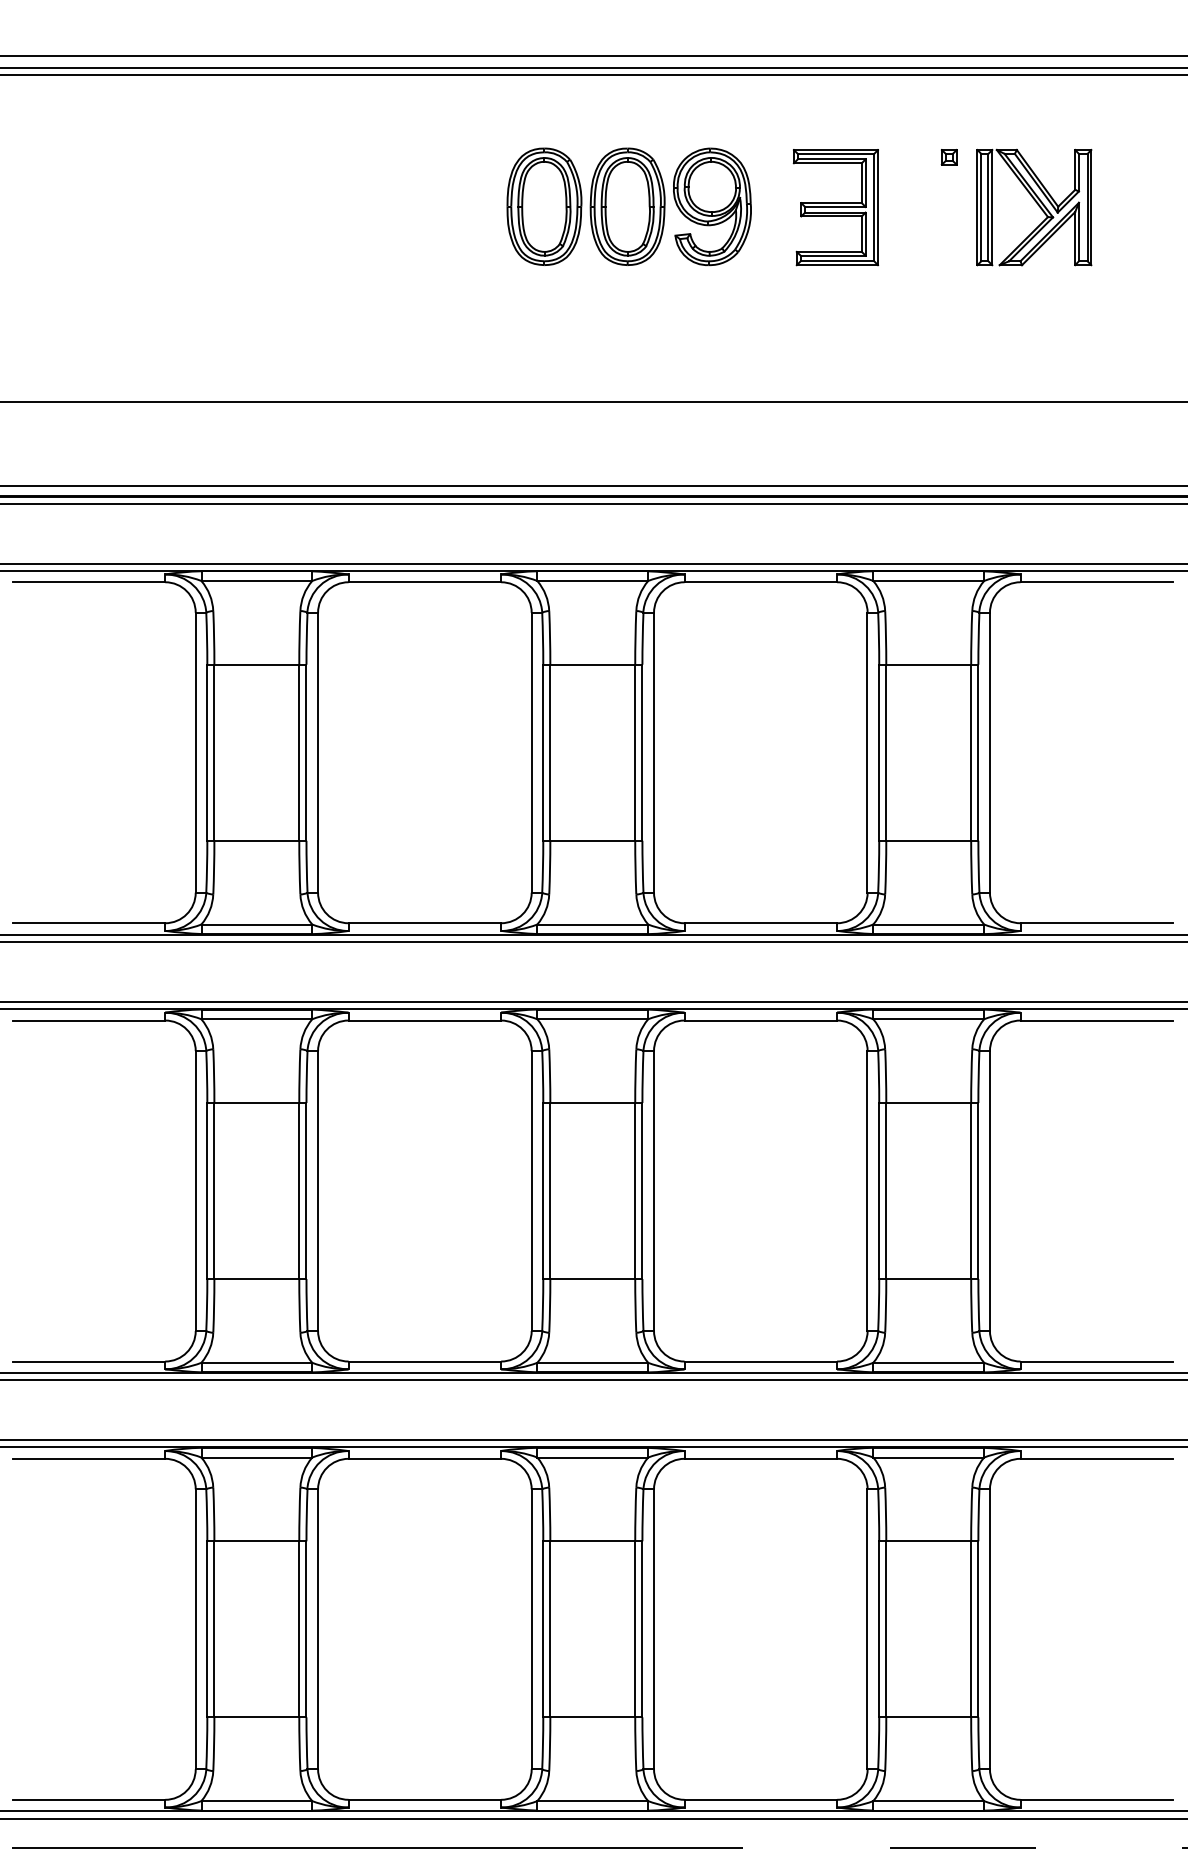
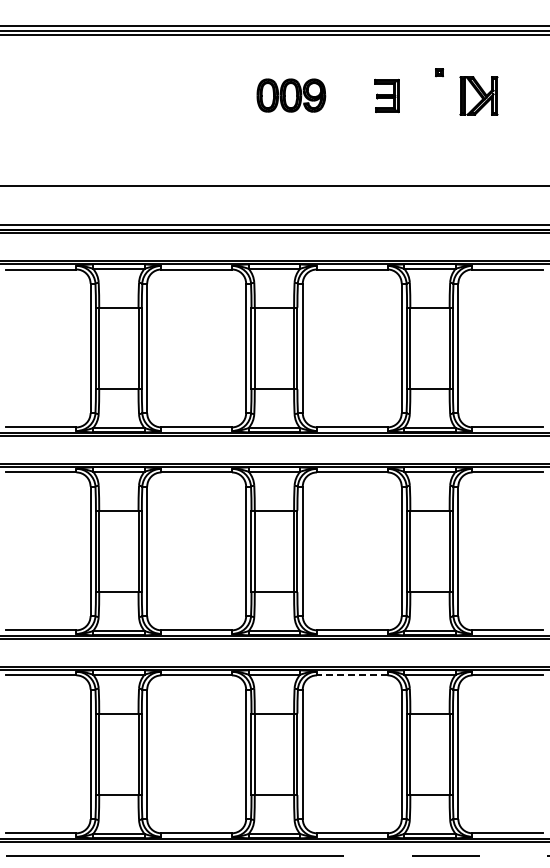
part: (629, 206) -> (291, 95), size x0.6
part: (834, 206) -> (386, 95), size x0.6
part: (1033, 206) -> (478, 95), size x0.7
line: (759, 1459) -> (351, 675), solid -> dashed

